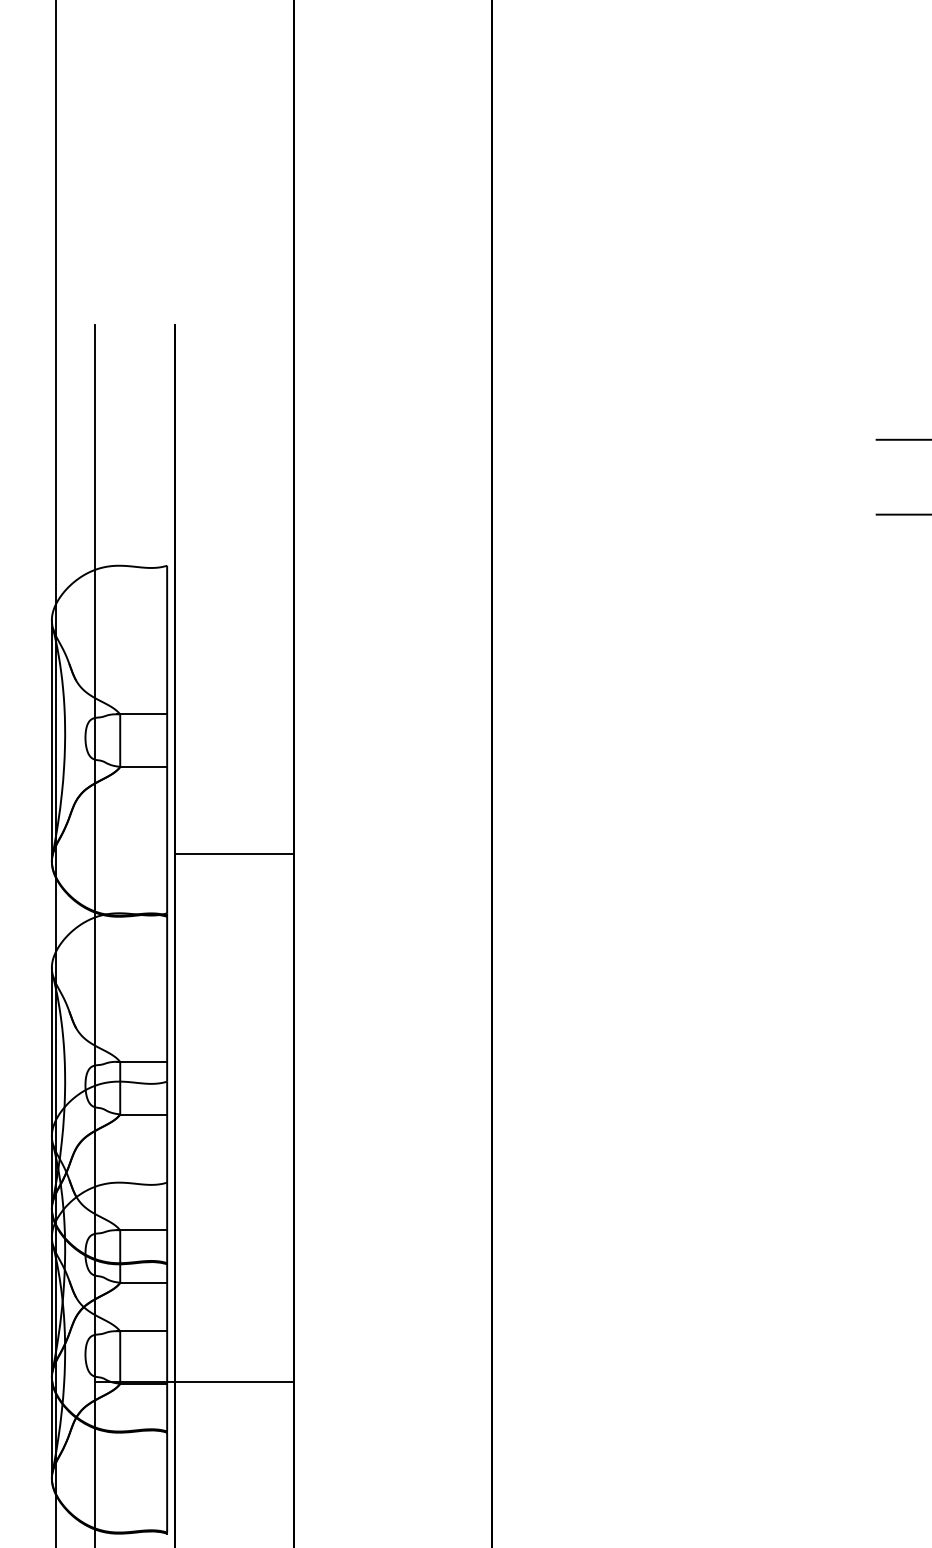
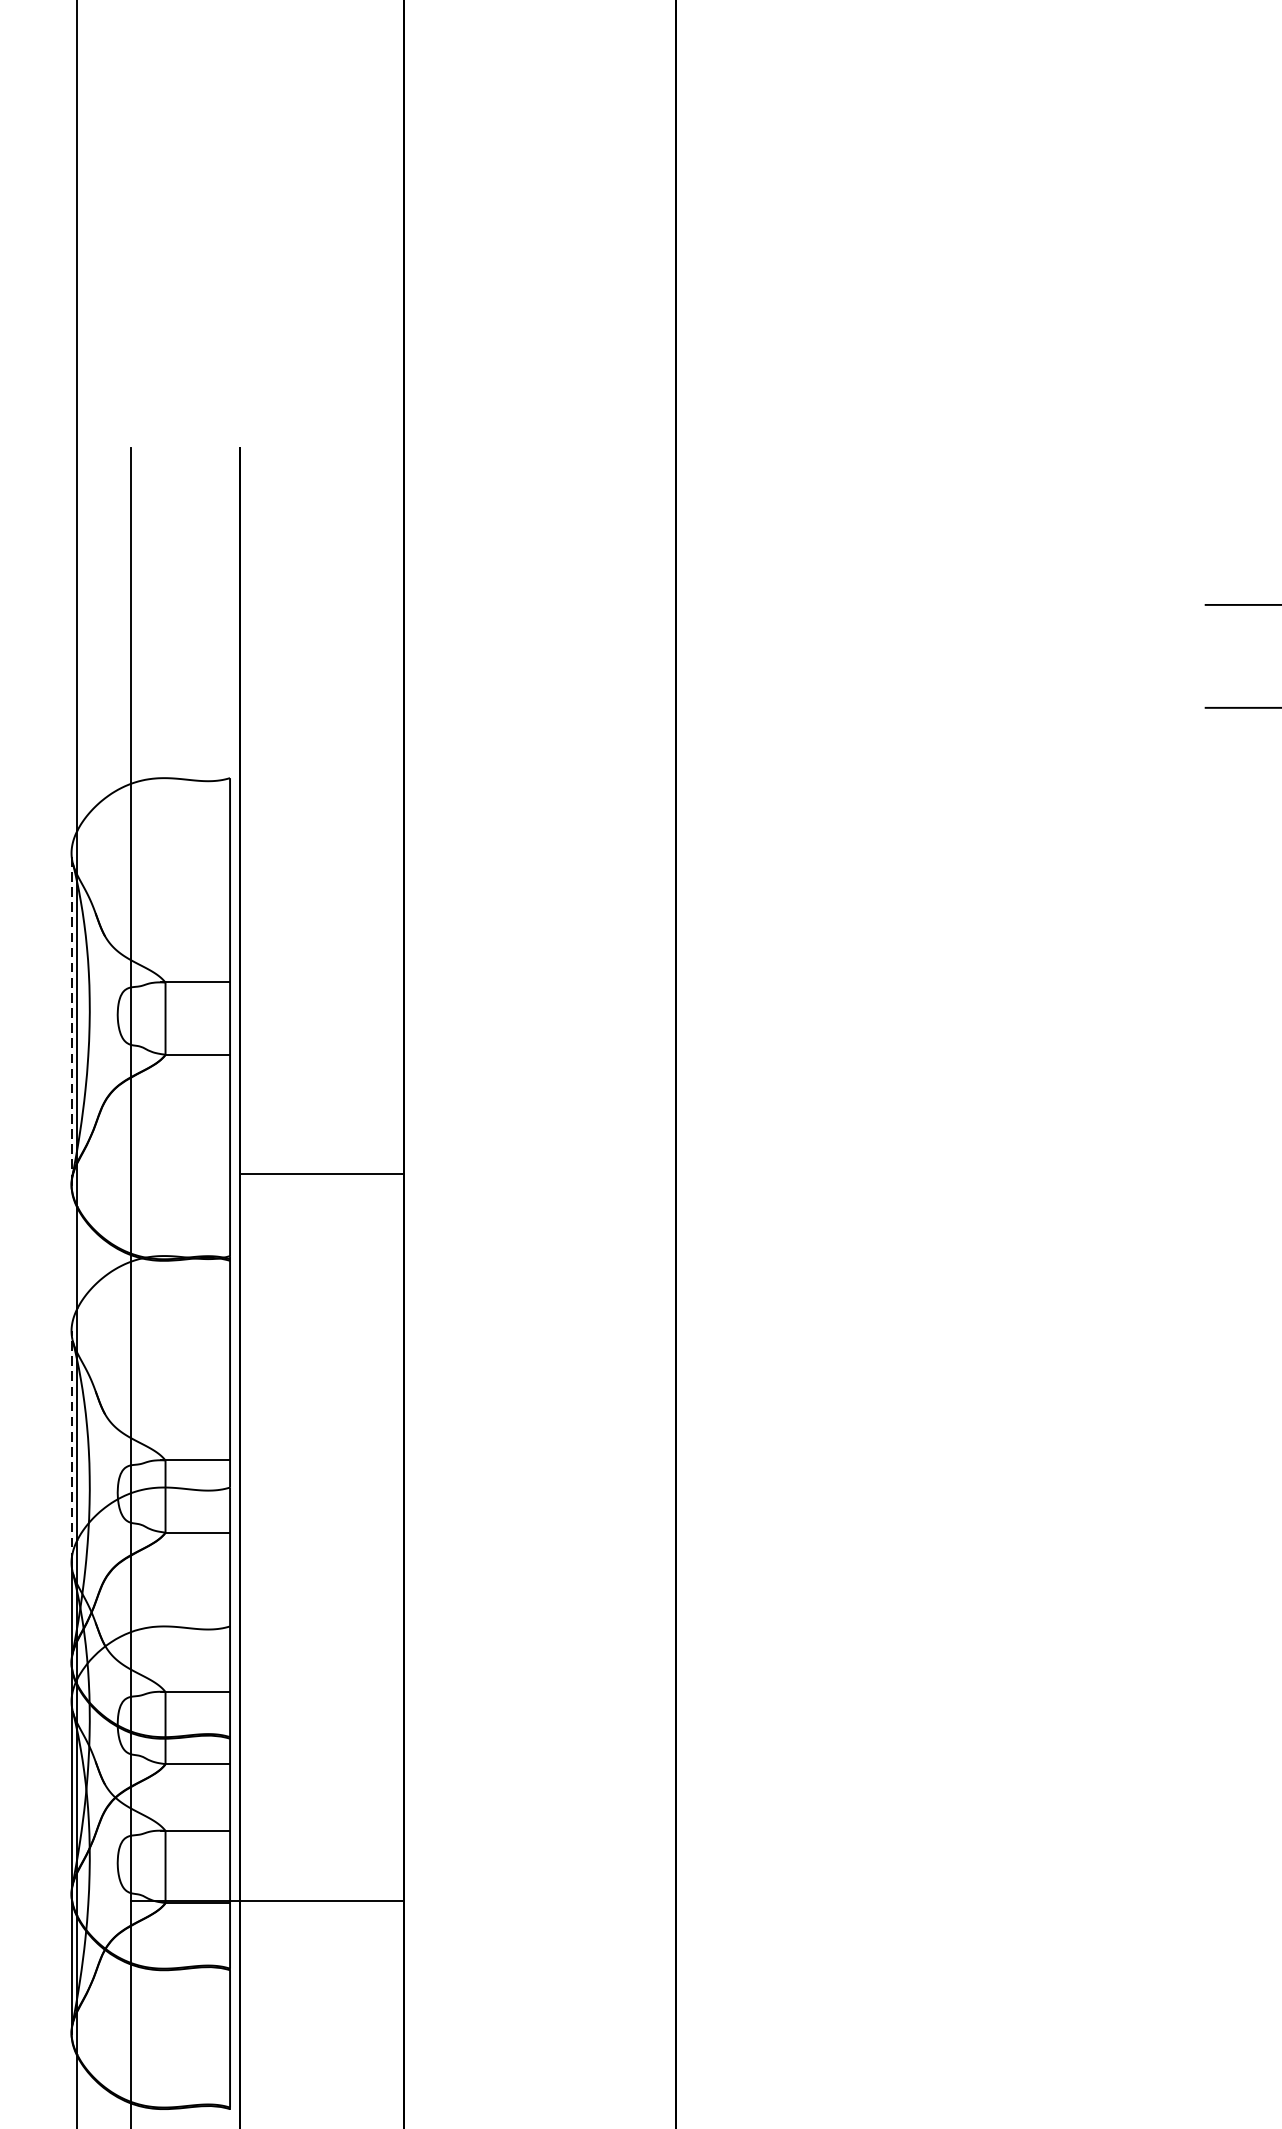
line: (51, 740) -> (71, 1018), solid -> dashed
line: (51, 1051) -> (71, 1446), solid -> dashed

